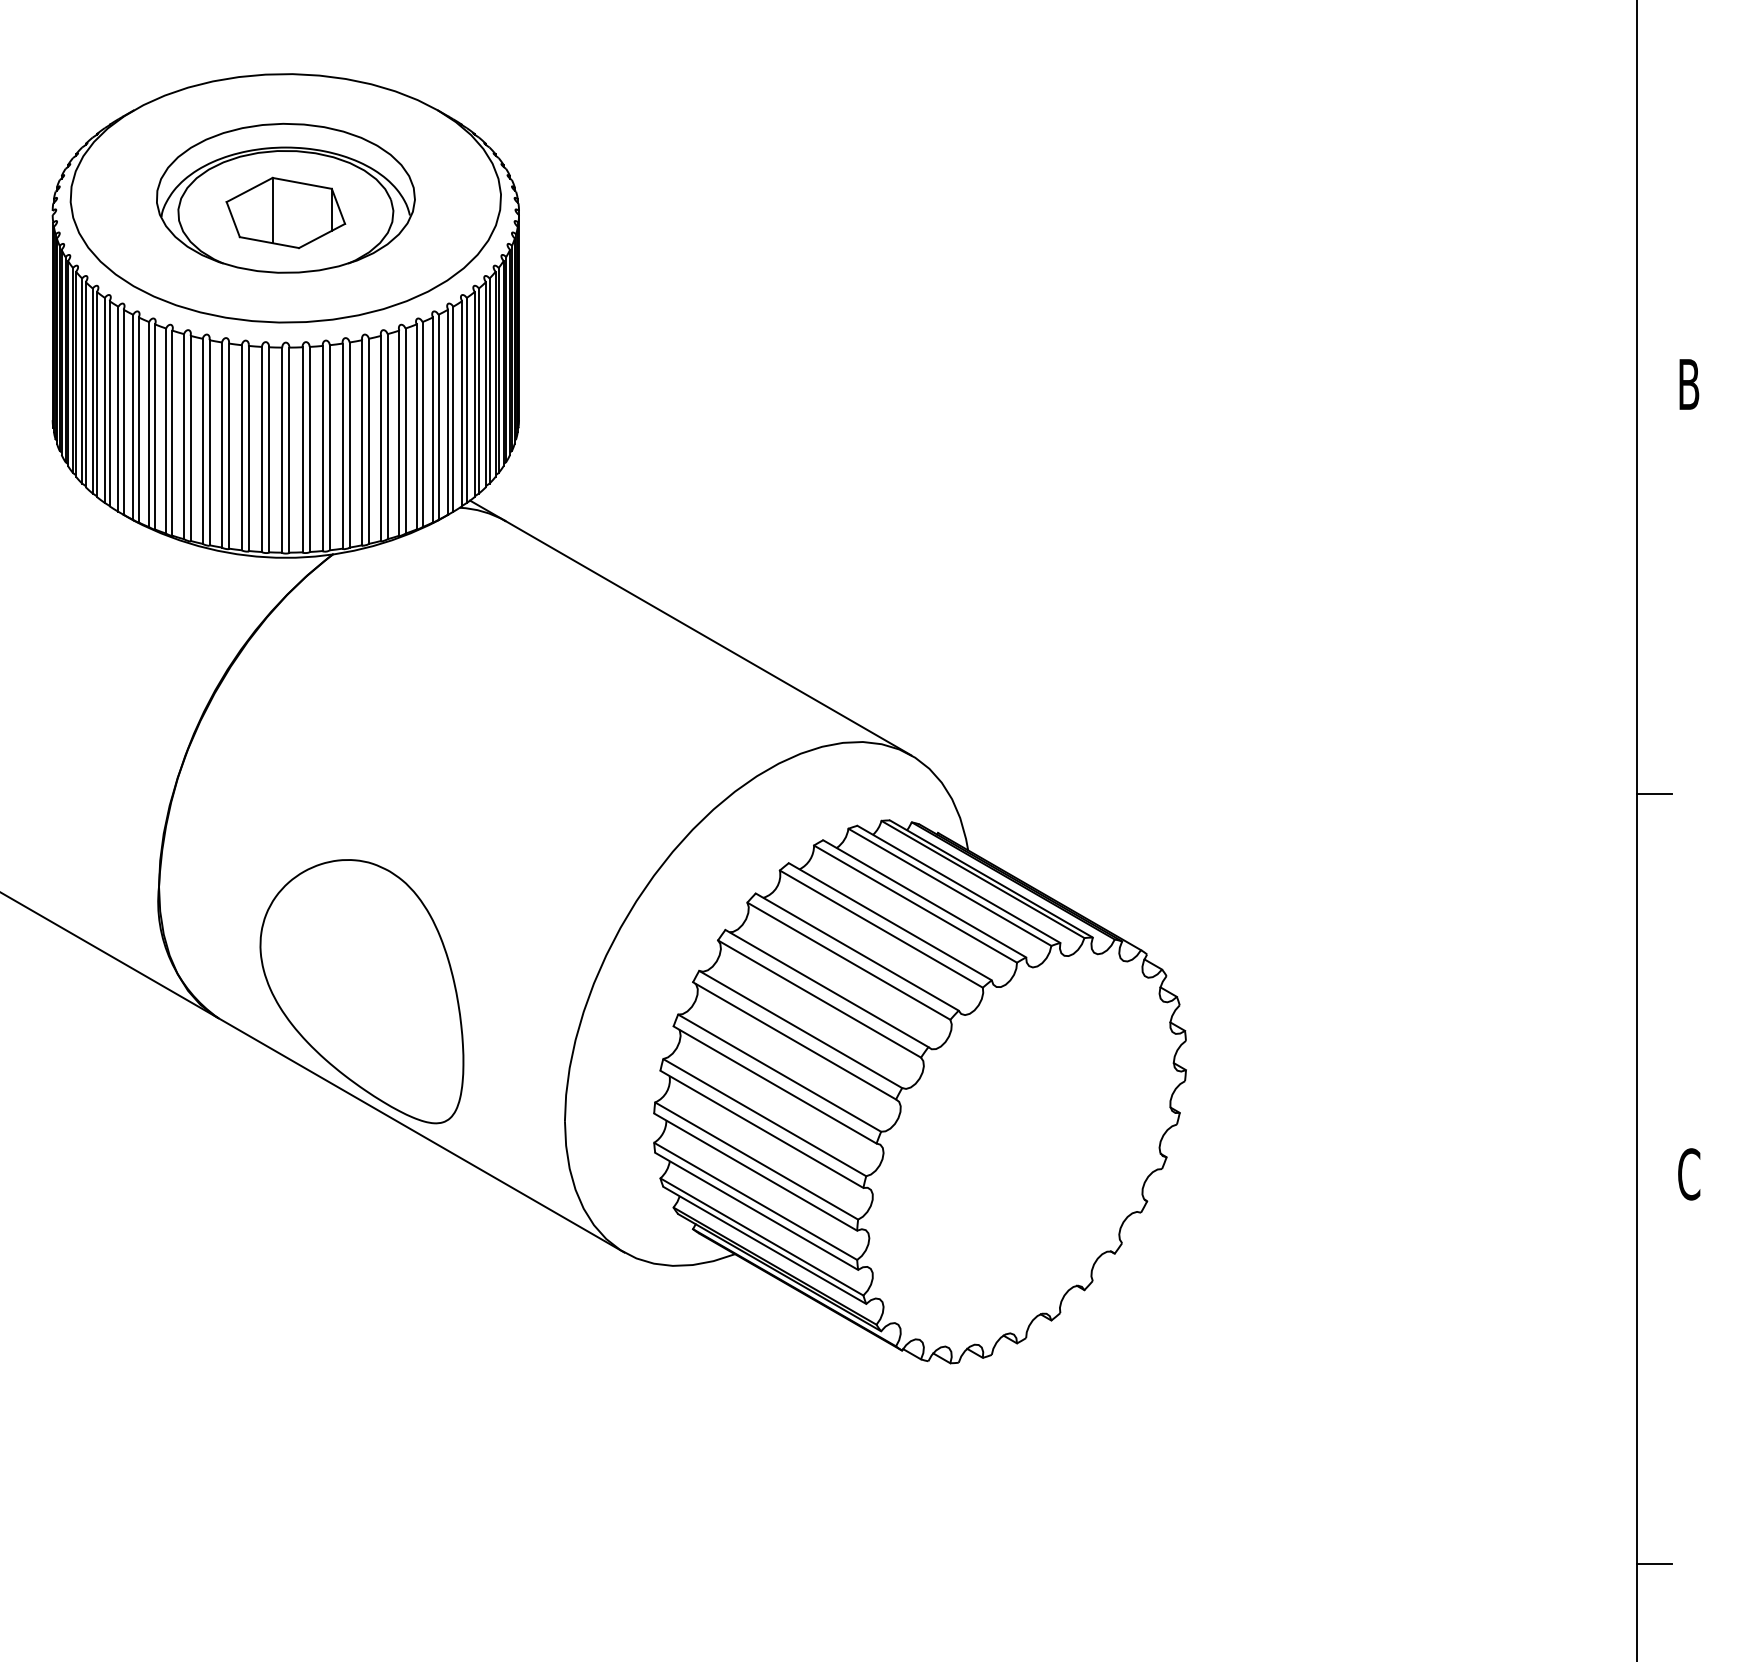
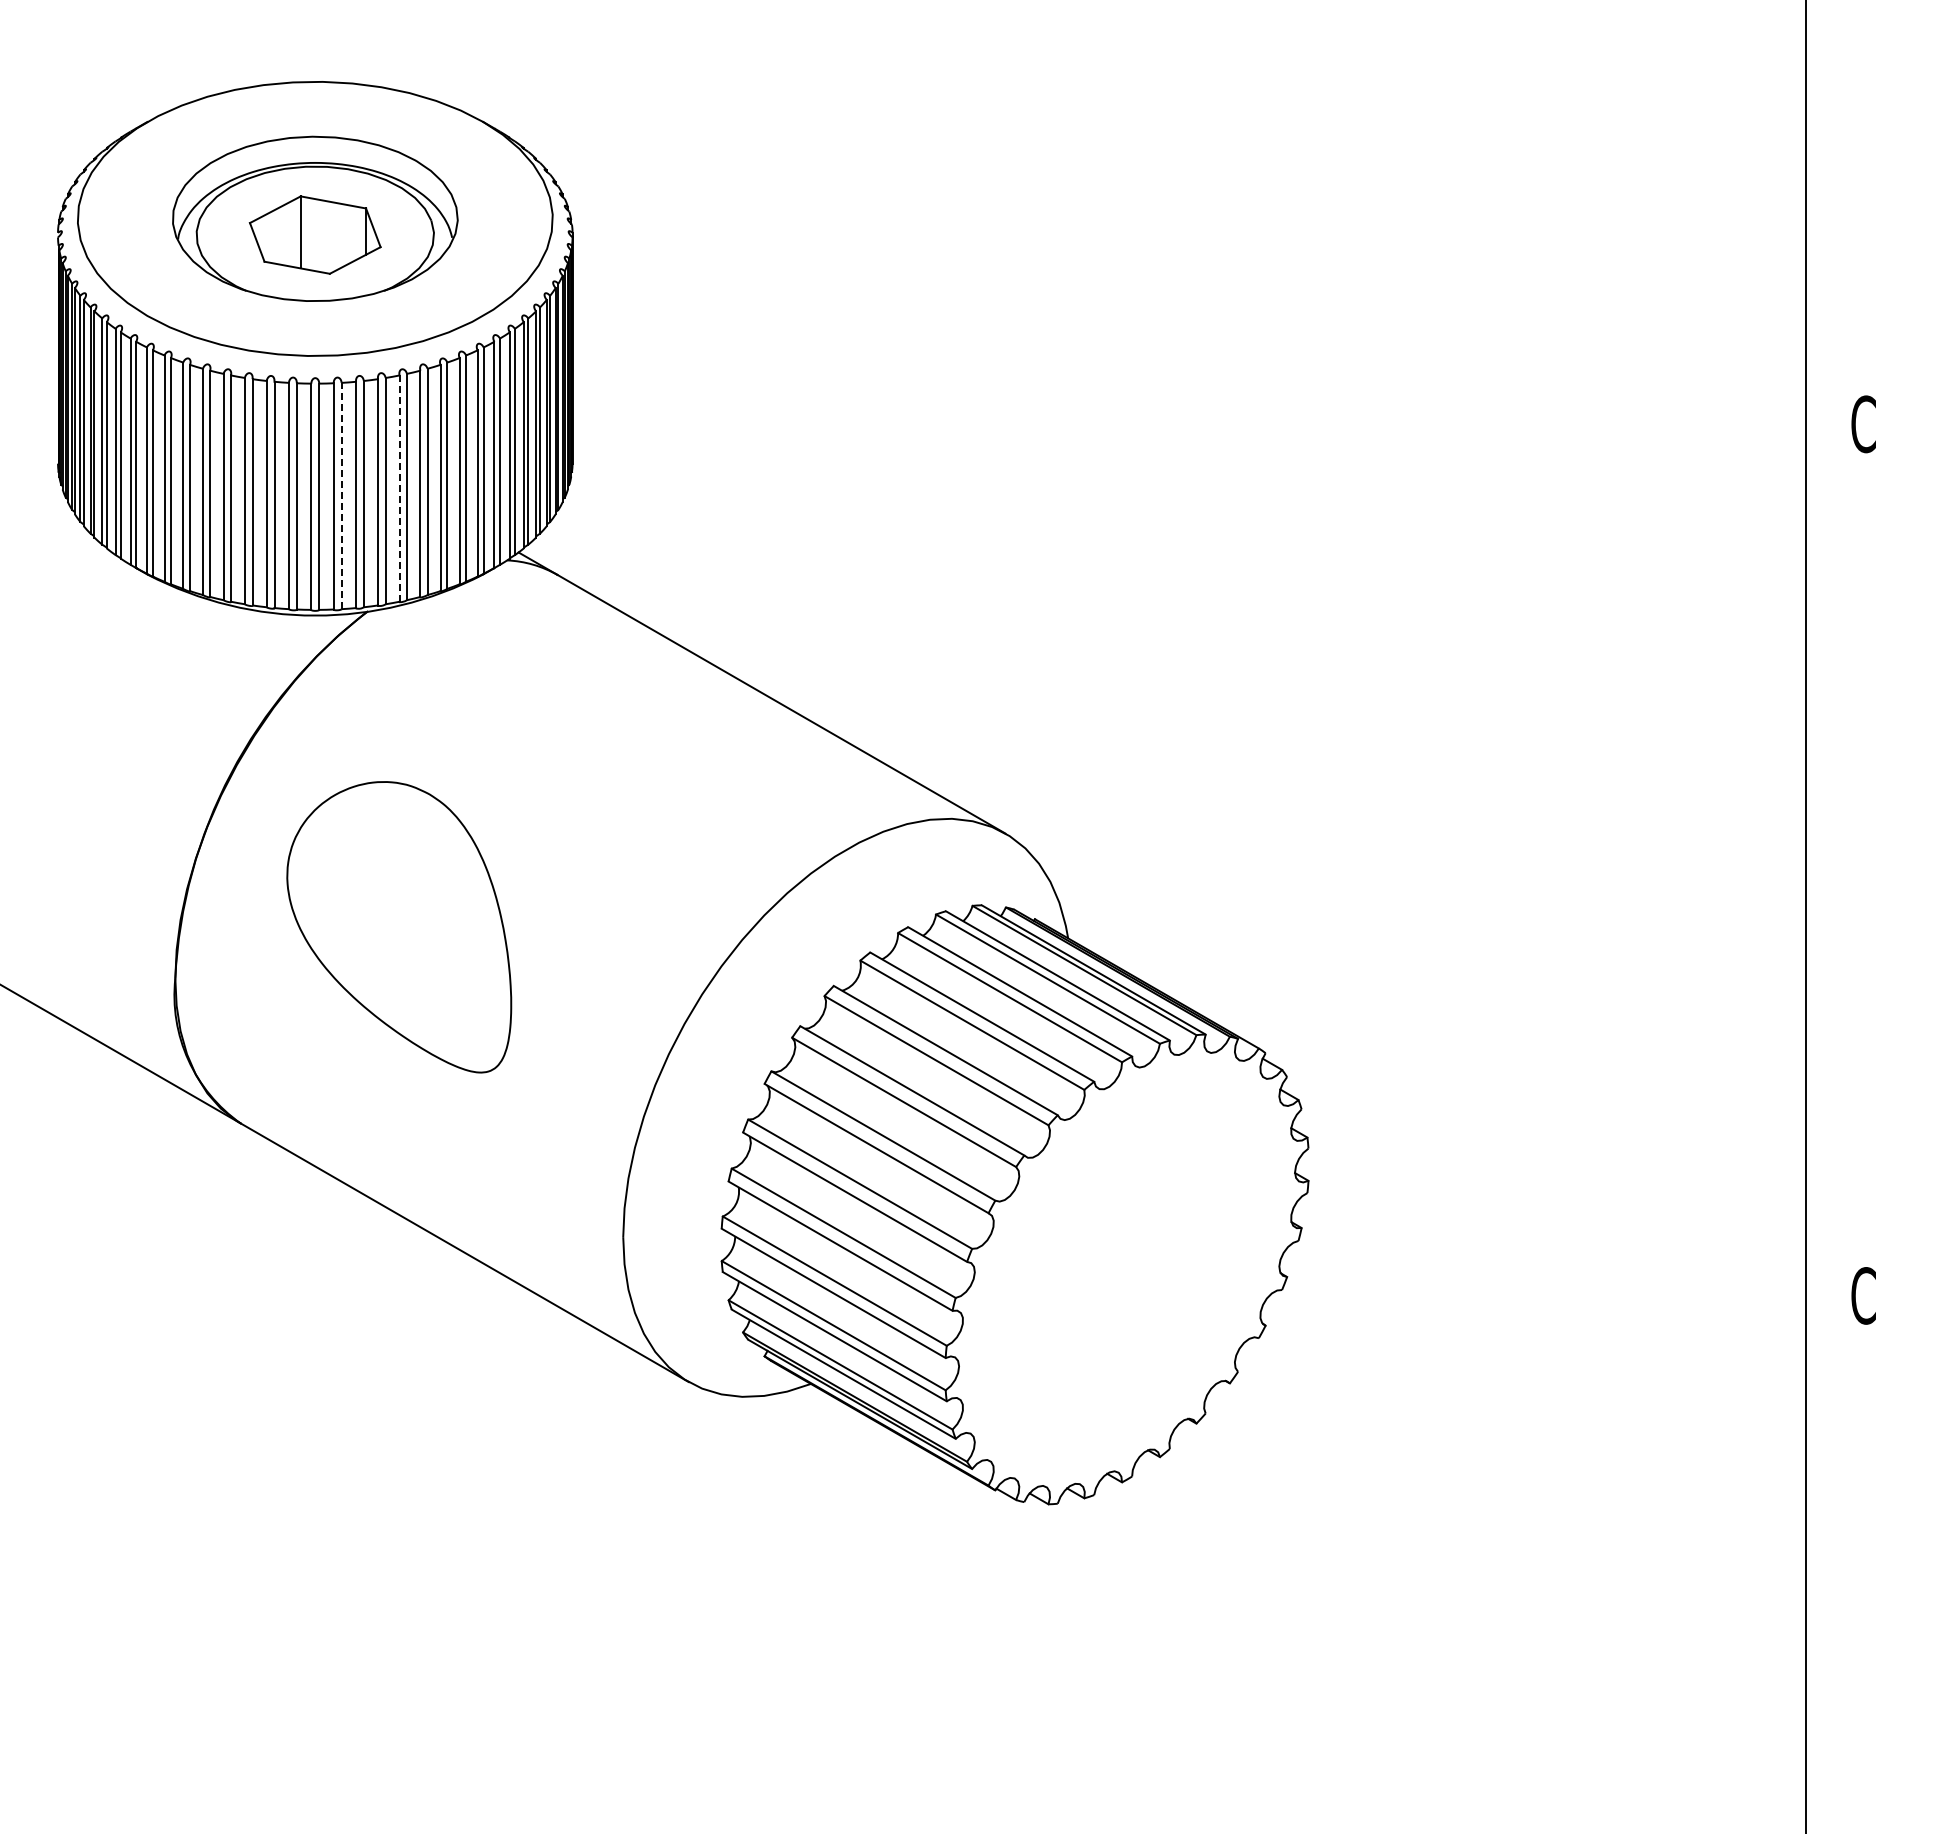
text: (1688, 384) -> (1863, 424), B -> C
line: (362, 443) -> (399, 489), solid -> dashed
line: (309, 448) -> (341, 495), solid -> dashed
line: (1654, 794) -> (1825, 876), removed
part: (362, 991) -> (399, 927), moved
line: (1654, 1564) -> (1825, 1726), removed

